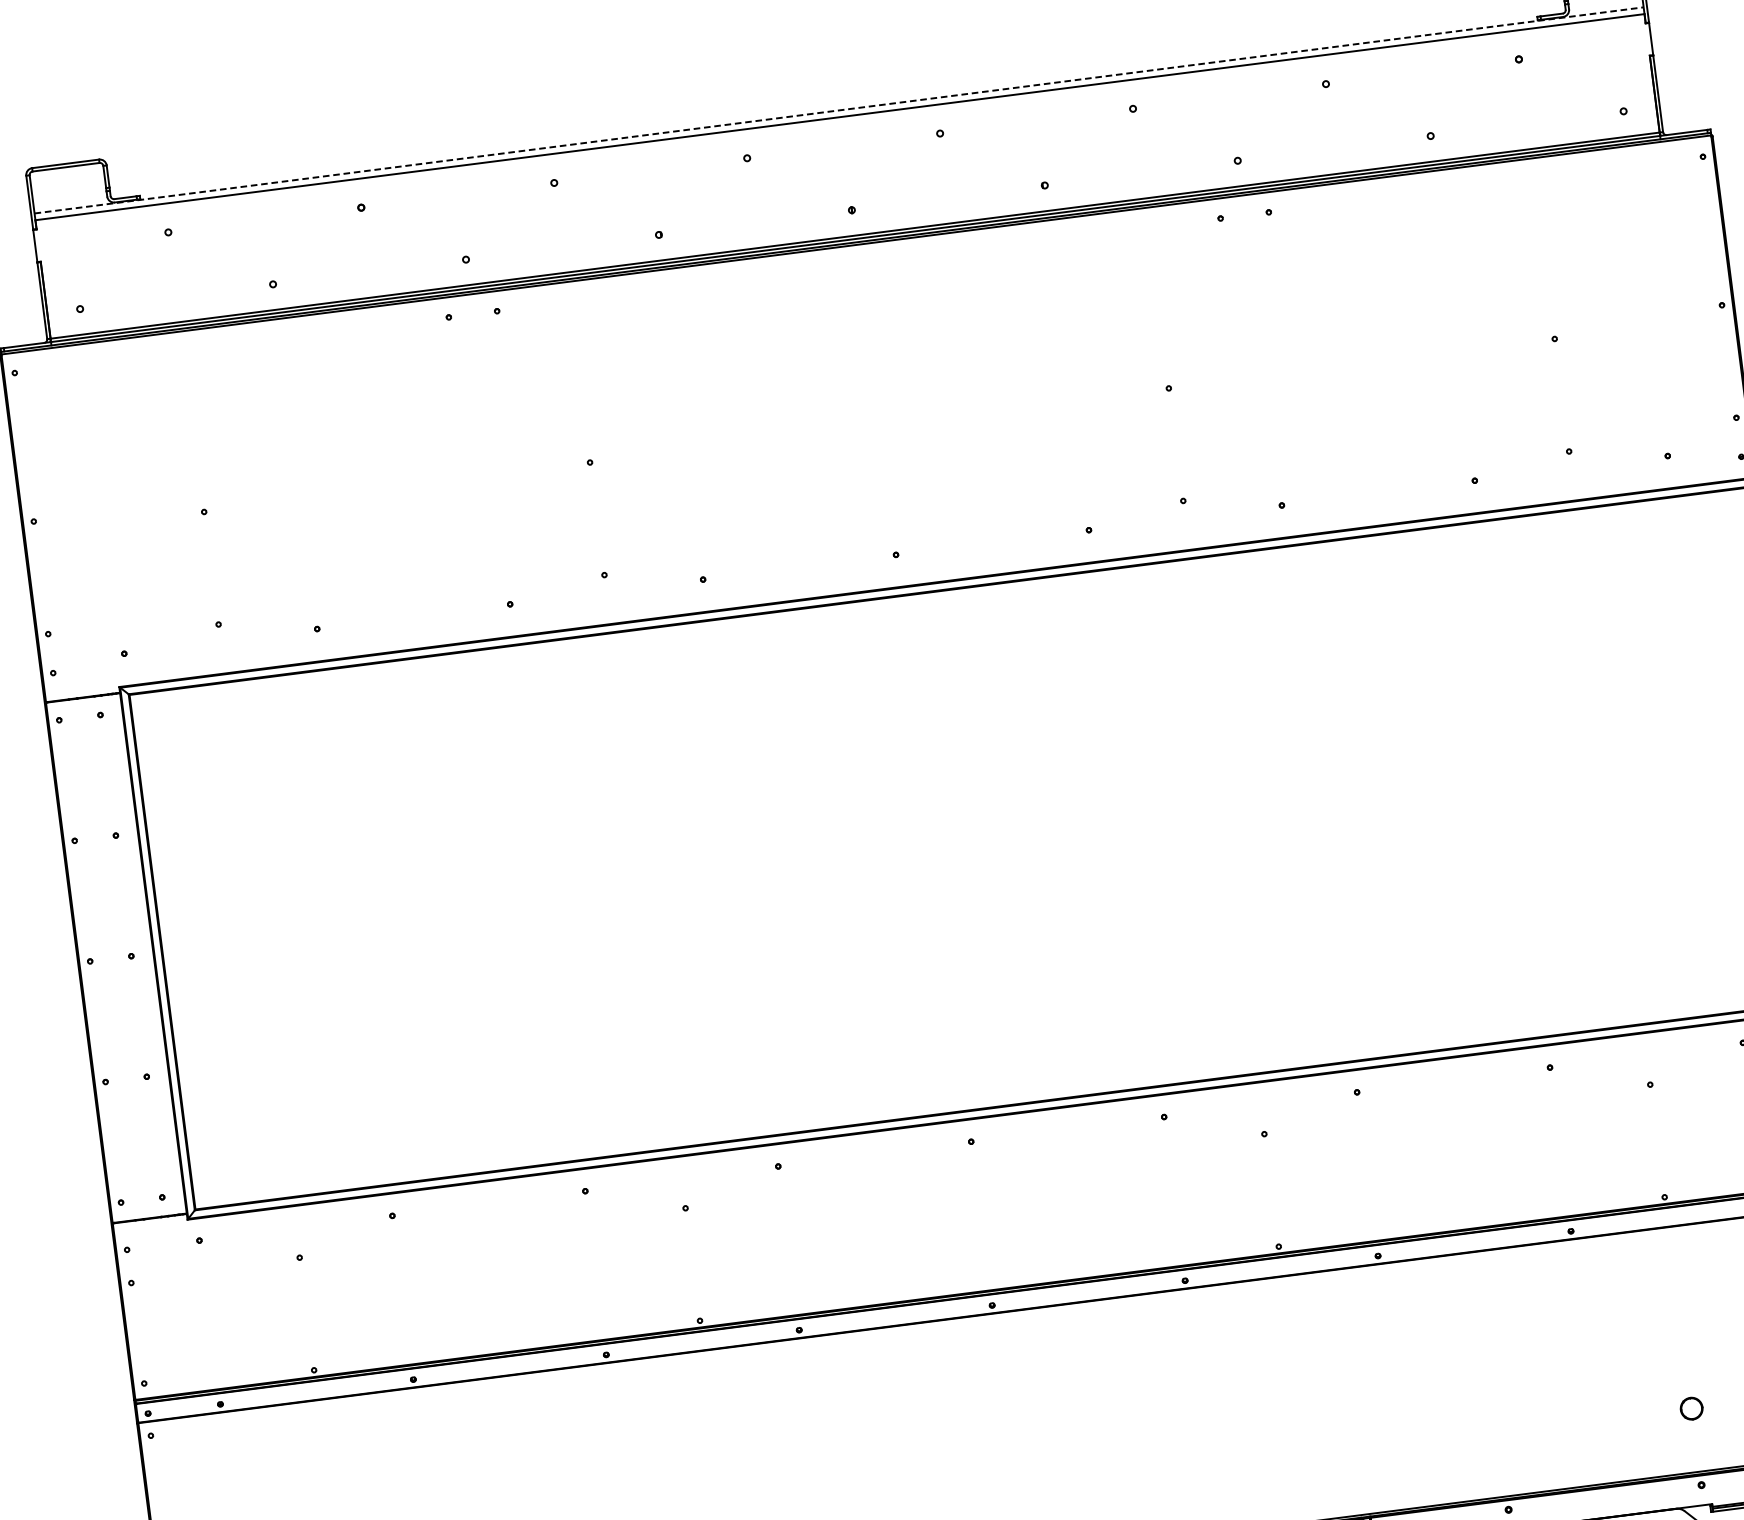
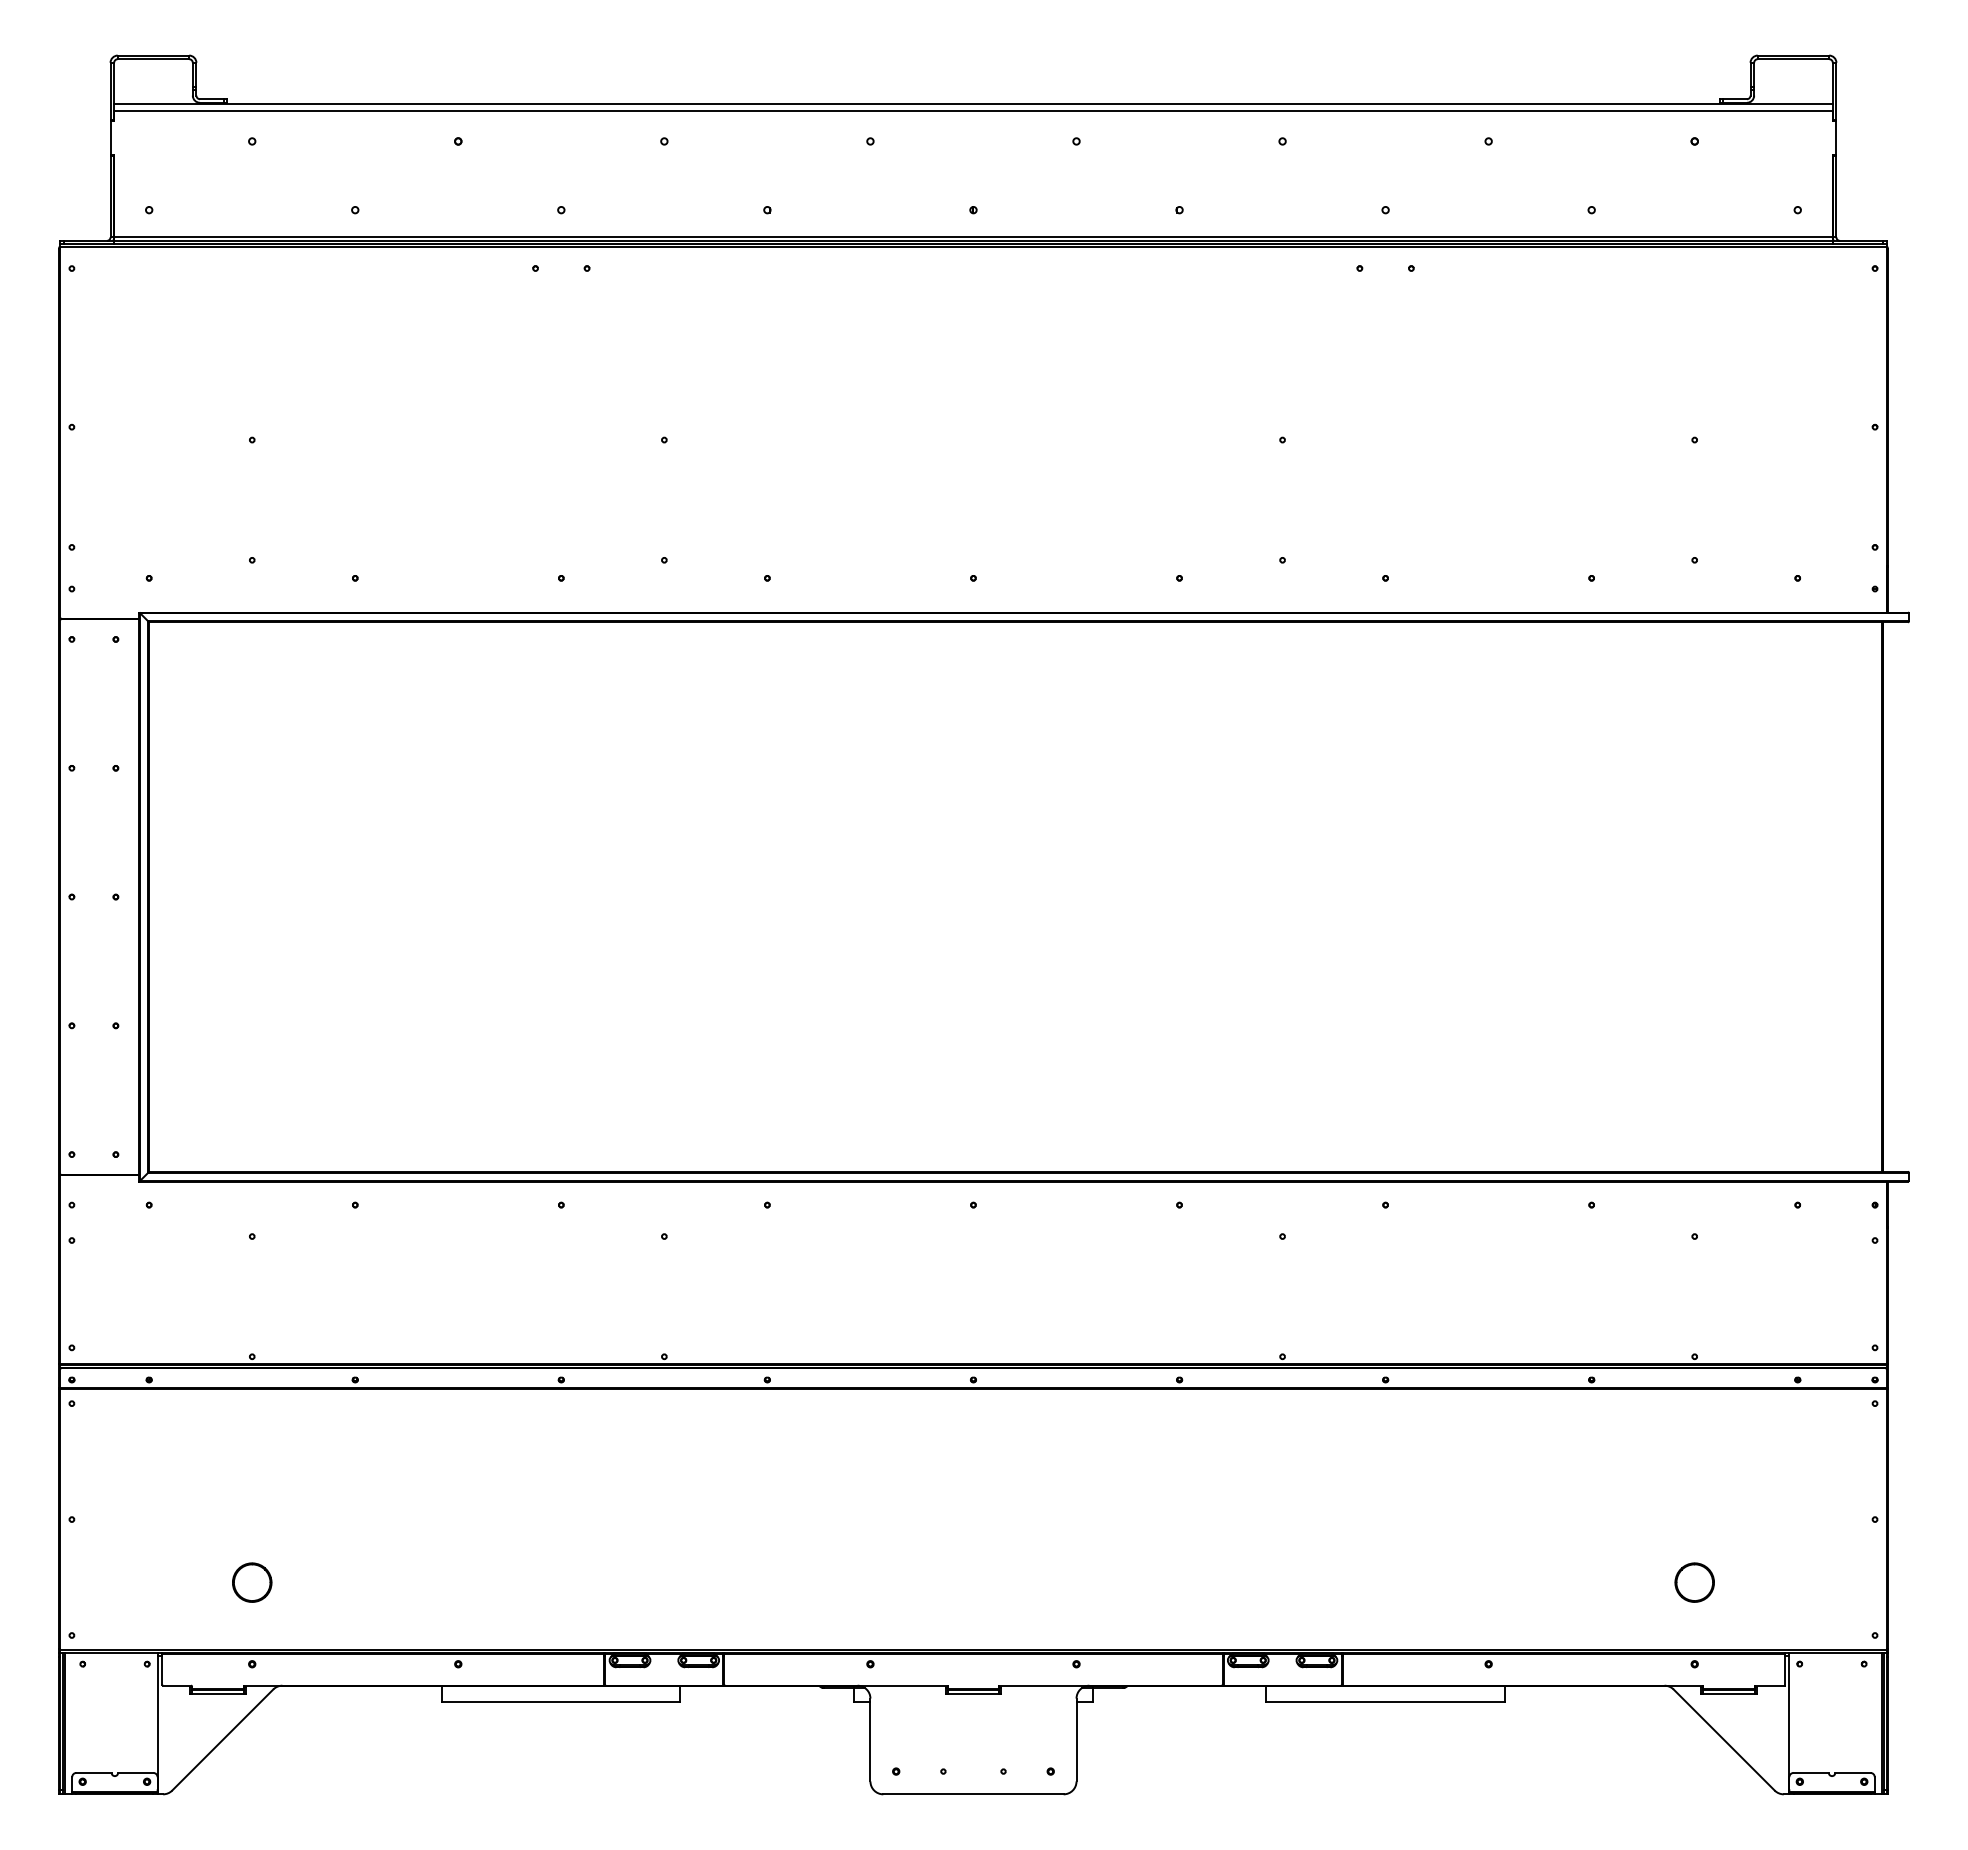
line: (839, 110) -> (973, 103), dashed -> solid
part: (1691, 1408) -> (1694, 1582), size x1.67

